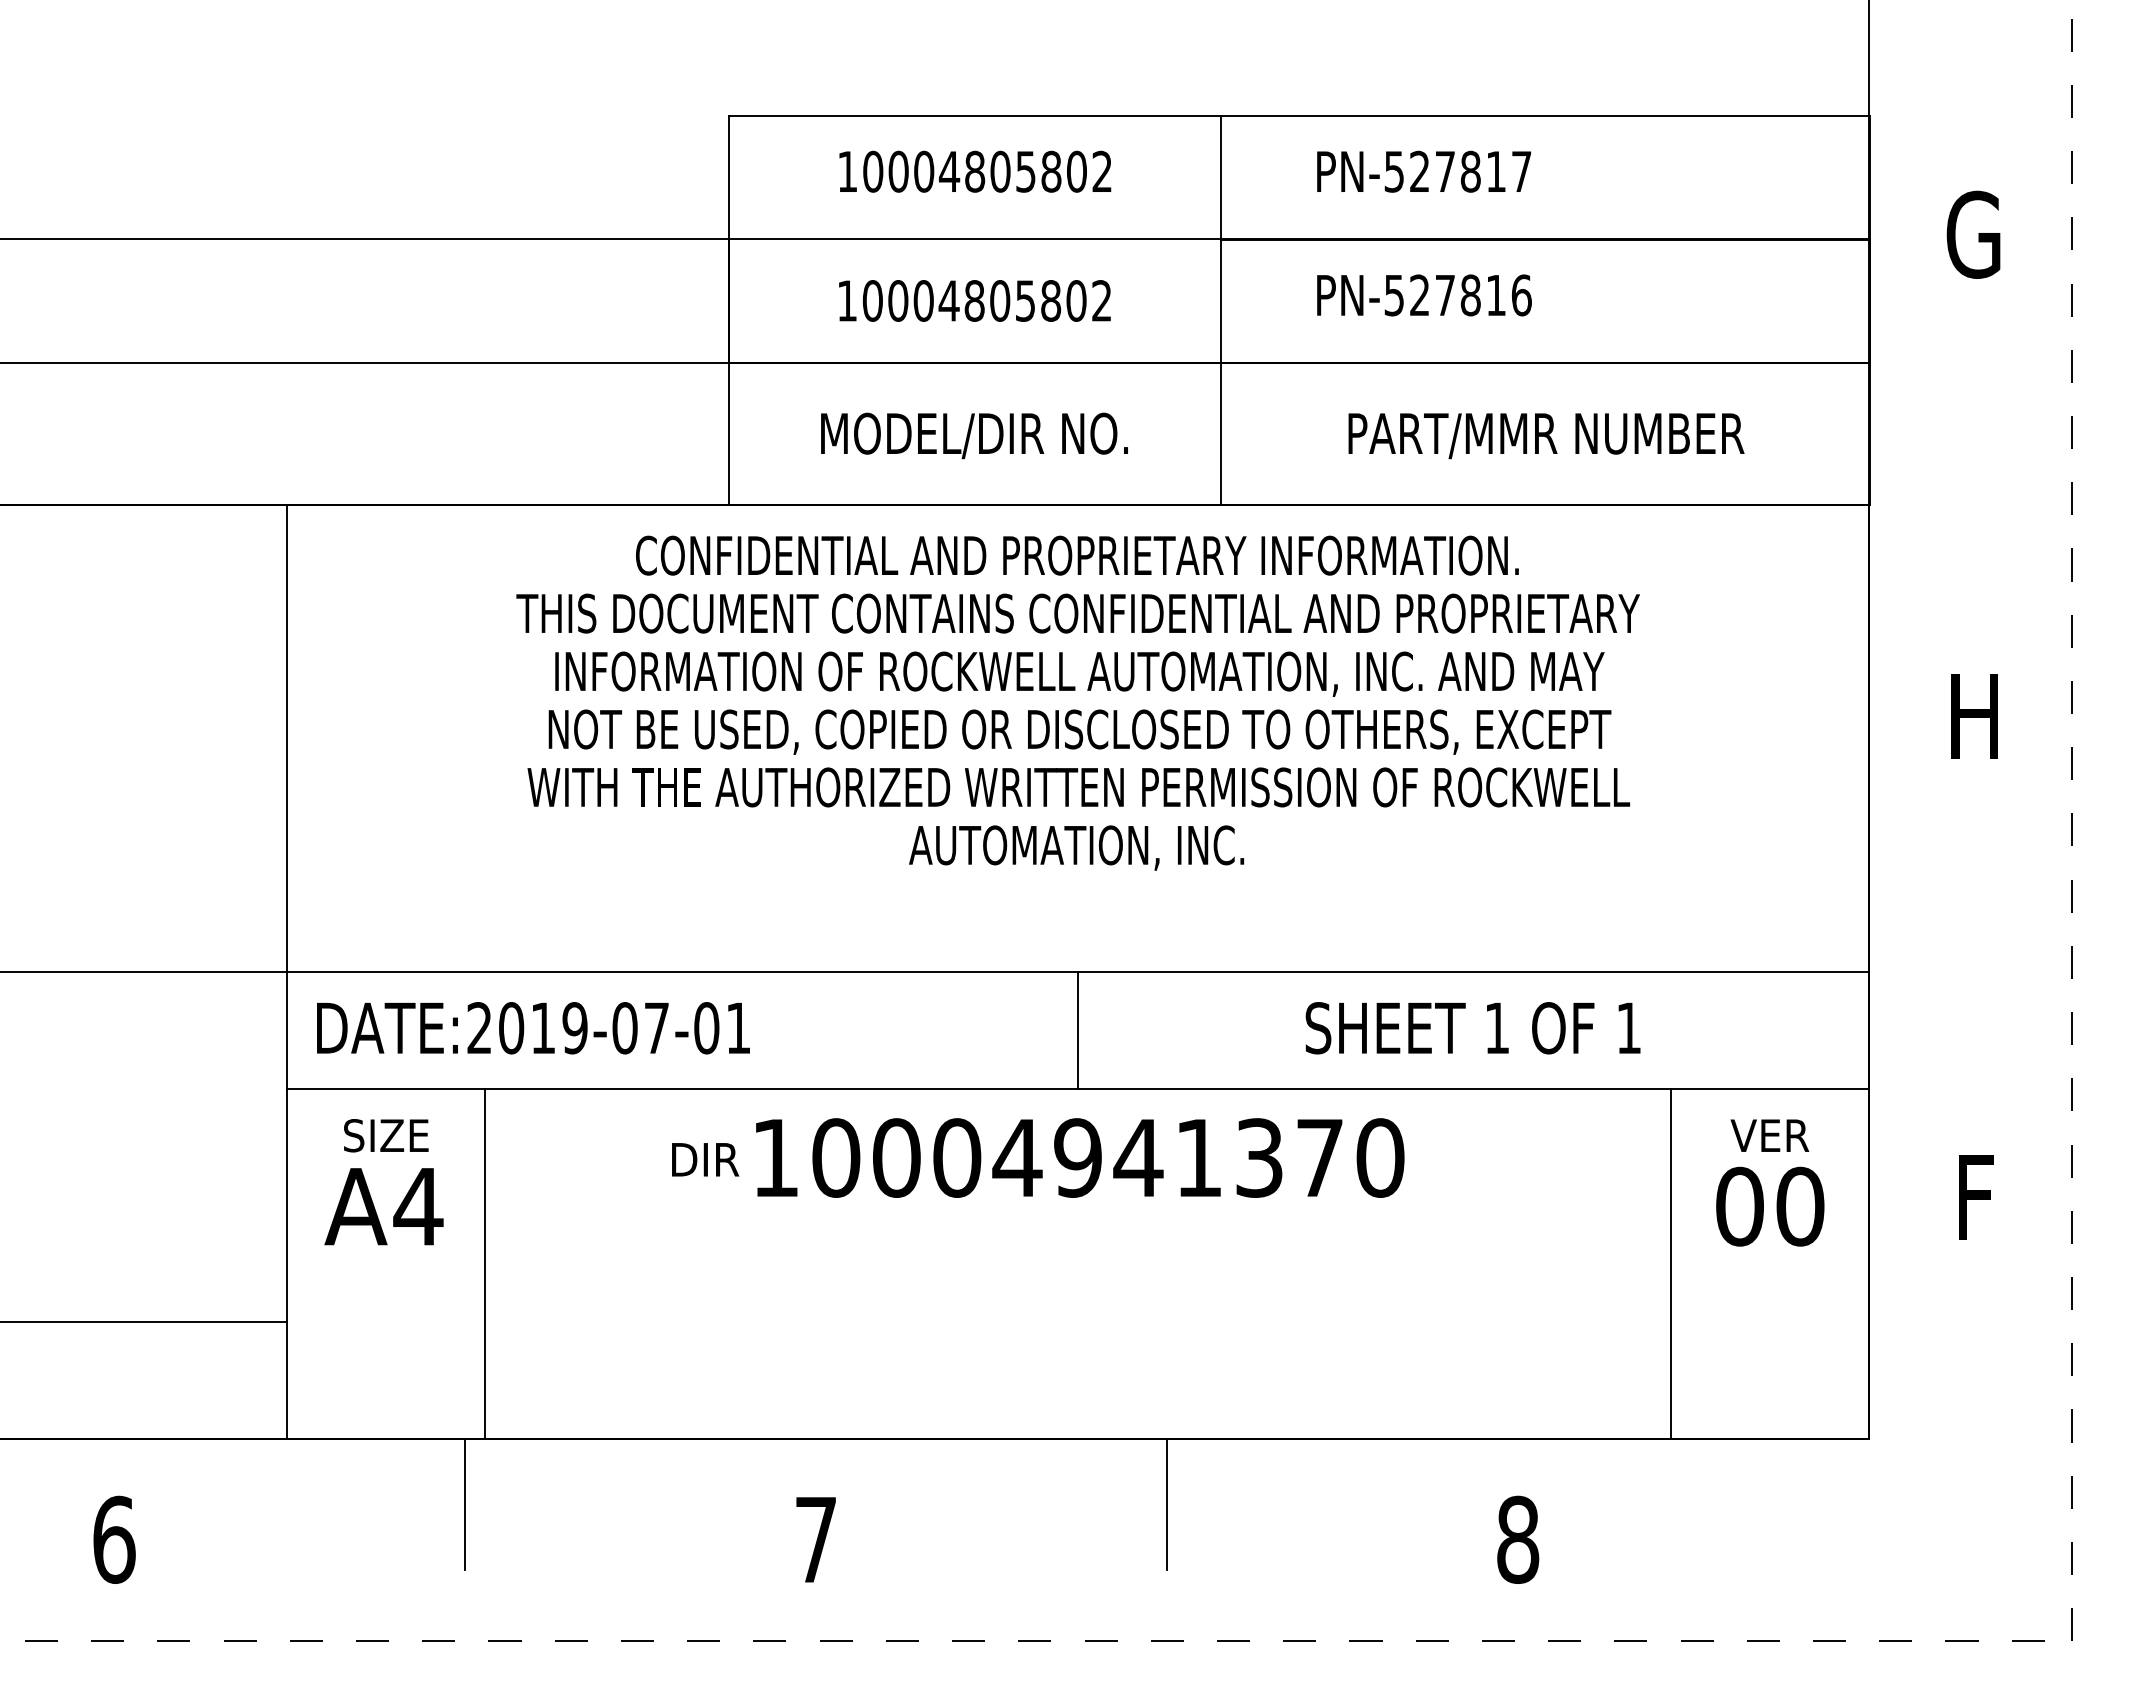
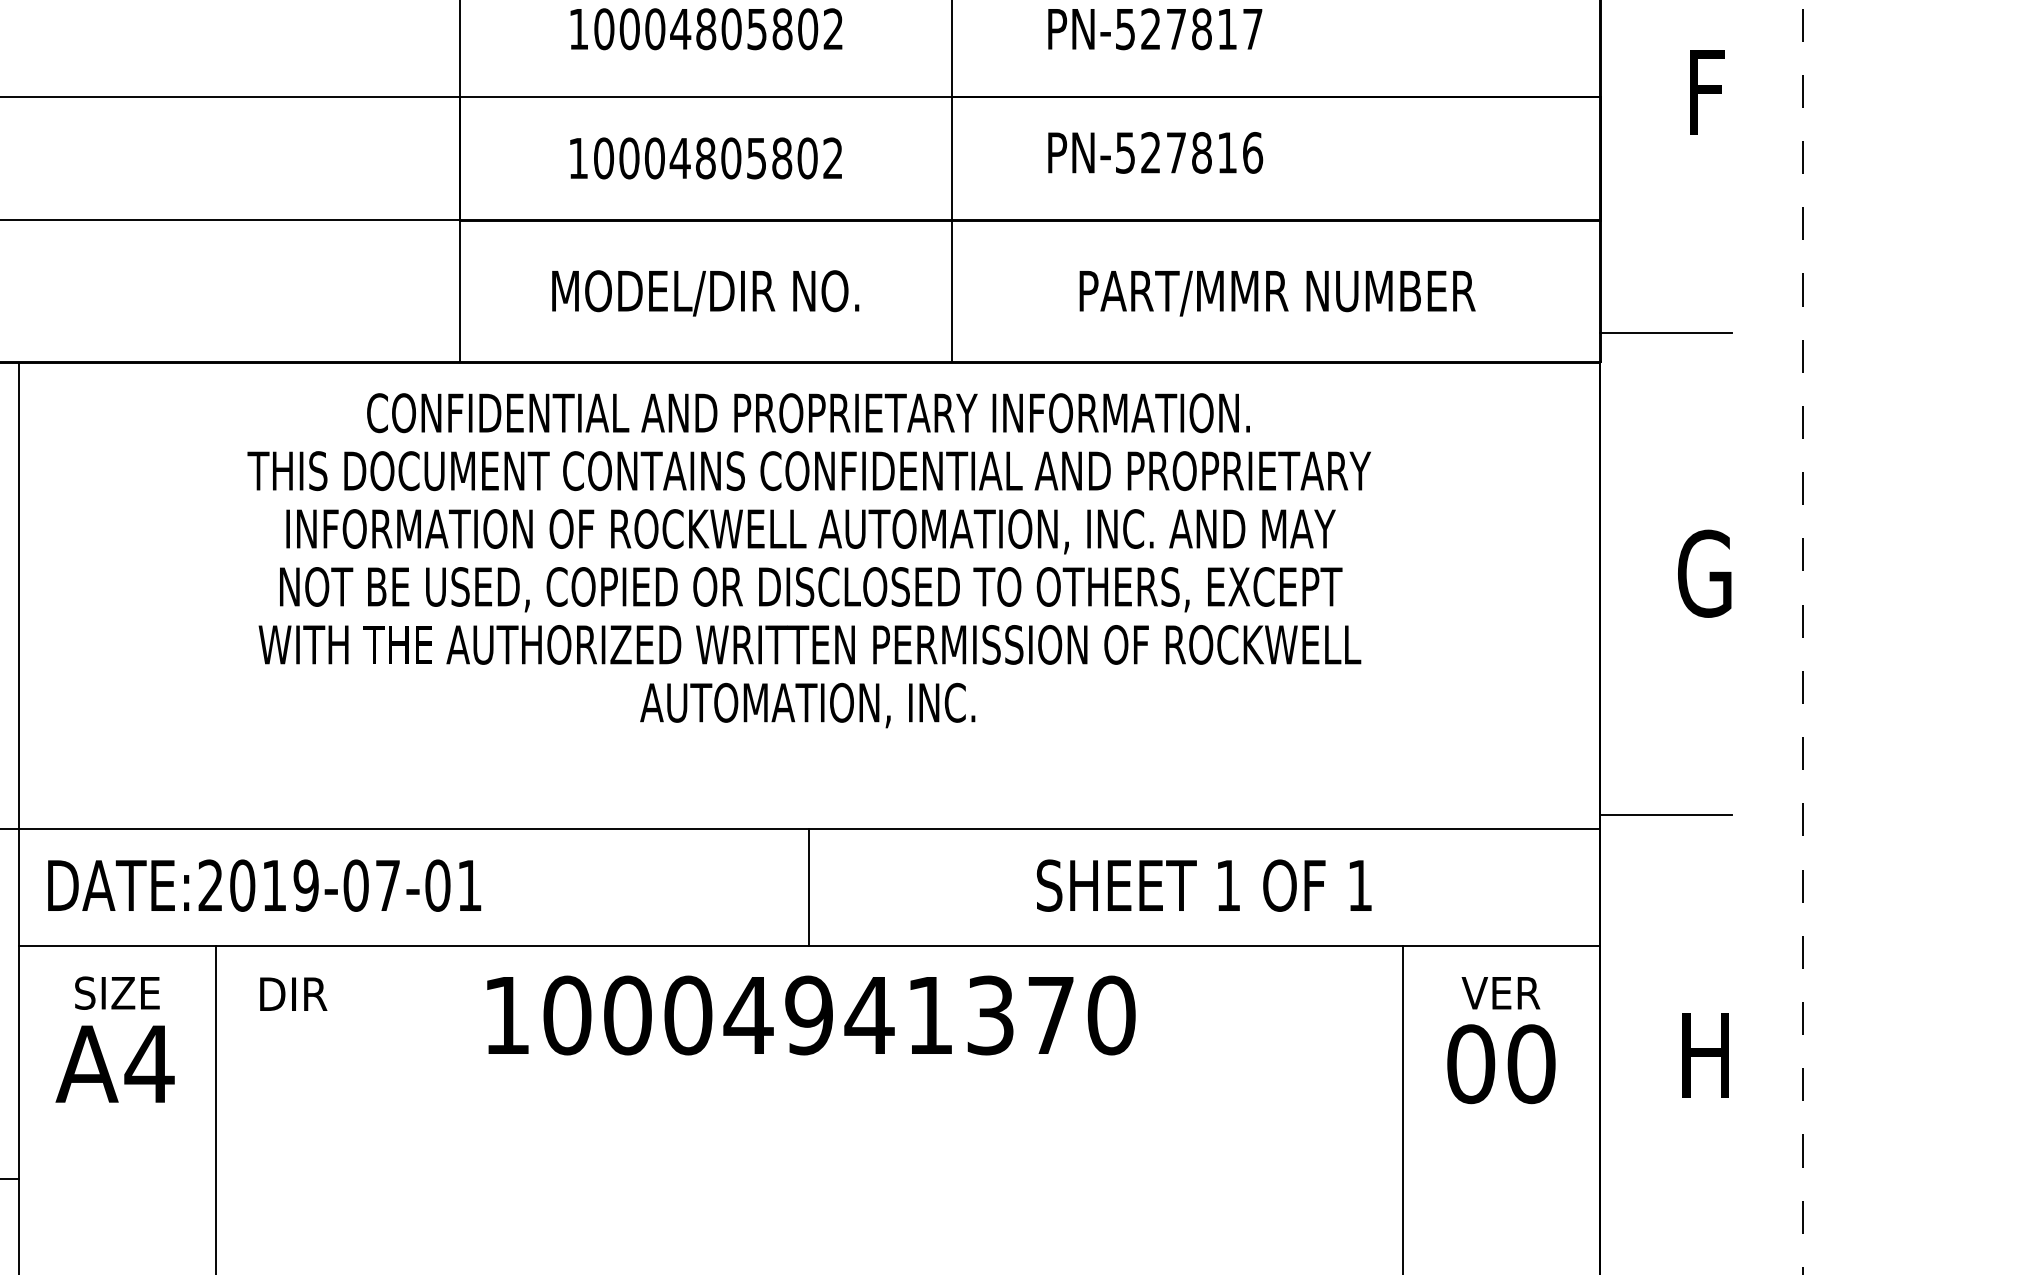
text: (1973, 234) -> (1704, 91), G -> F
line: (1934, 475) -> (1665, 332), added
text: (1973, 716) -> (1704, 573), H -> G
line: (1934, 957) -> (1665, 814), added
text: (705, 1159) -> (293, 993), moved
text: (1974, 1197) -> (1705, 1054), F -> H

